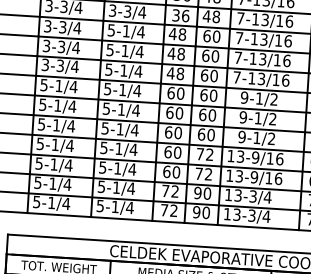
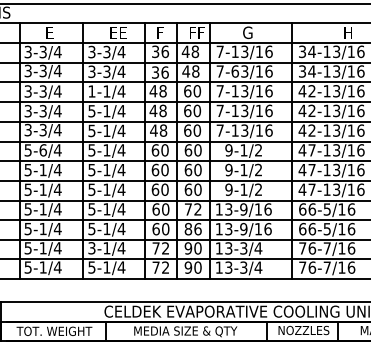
text: (256, 19) -> (235, 71), 7-13/16 -> 7-63/16
text: (111, 30) -> (91, 91), 5-1/4 -> 1-1/4
text: (58, 86) -> (42, 150), 5-1/4 -> 5-6/4
text: (203, 173) -> (192, 228), 72 -> 86
text: (101, 186) -> (91, 247), 5-1/4 -> 3-1/4

